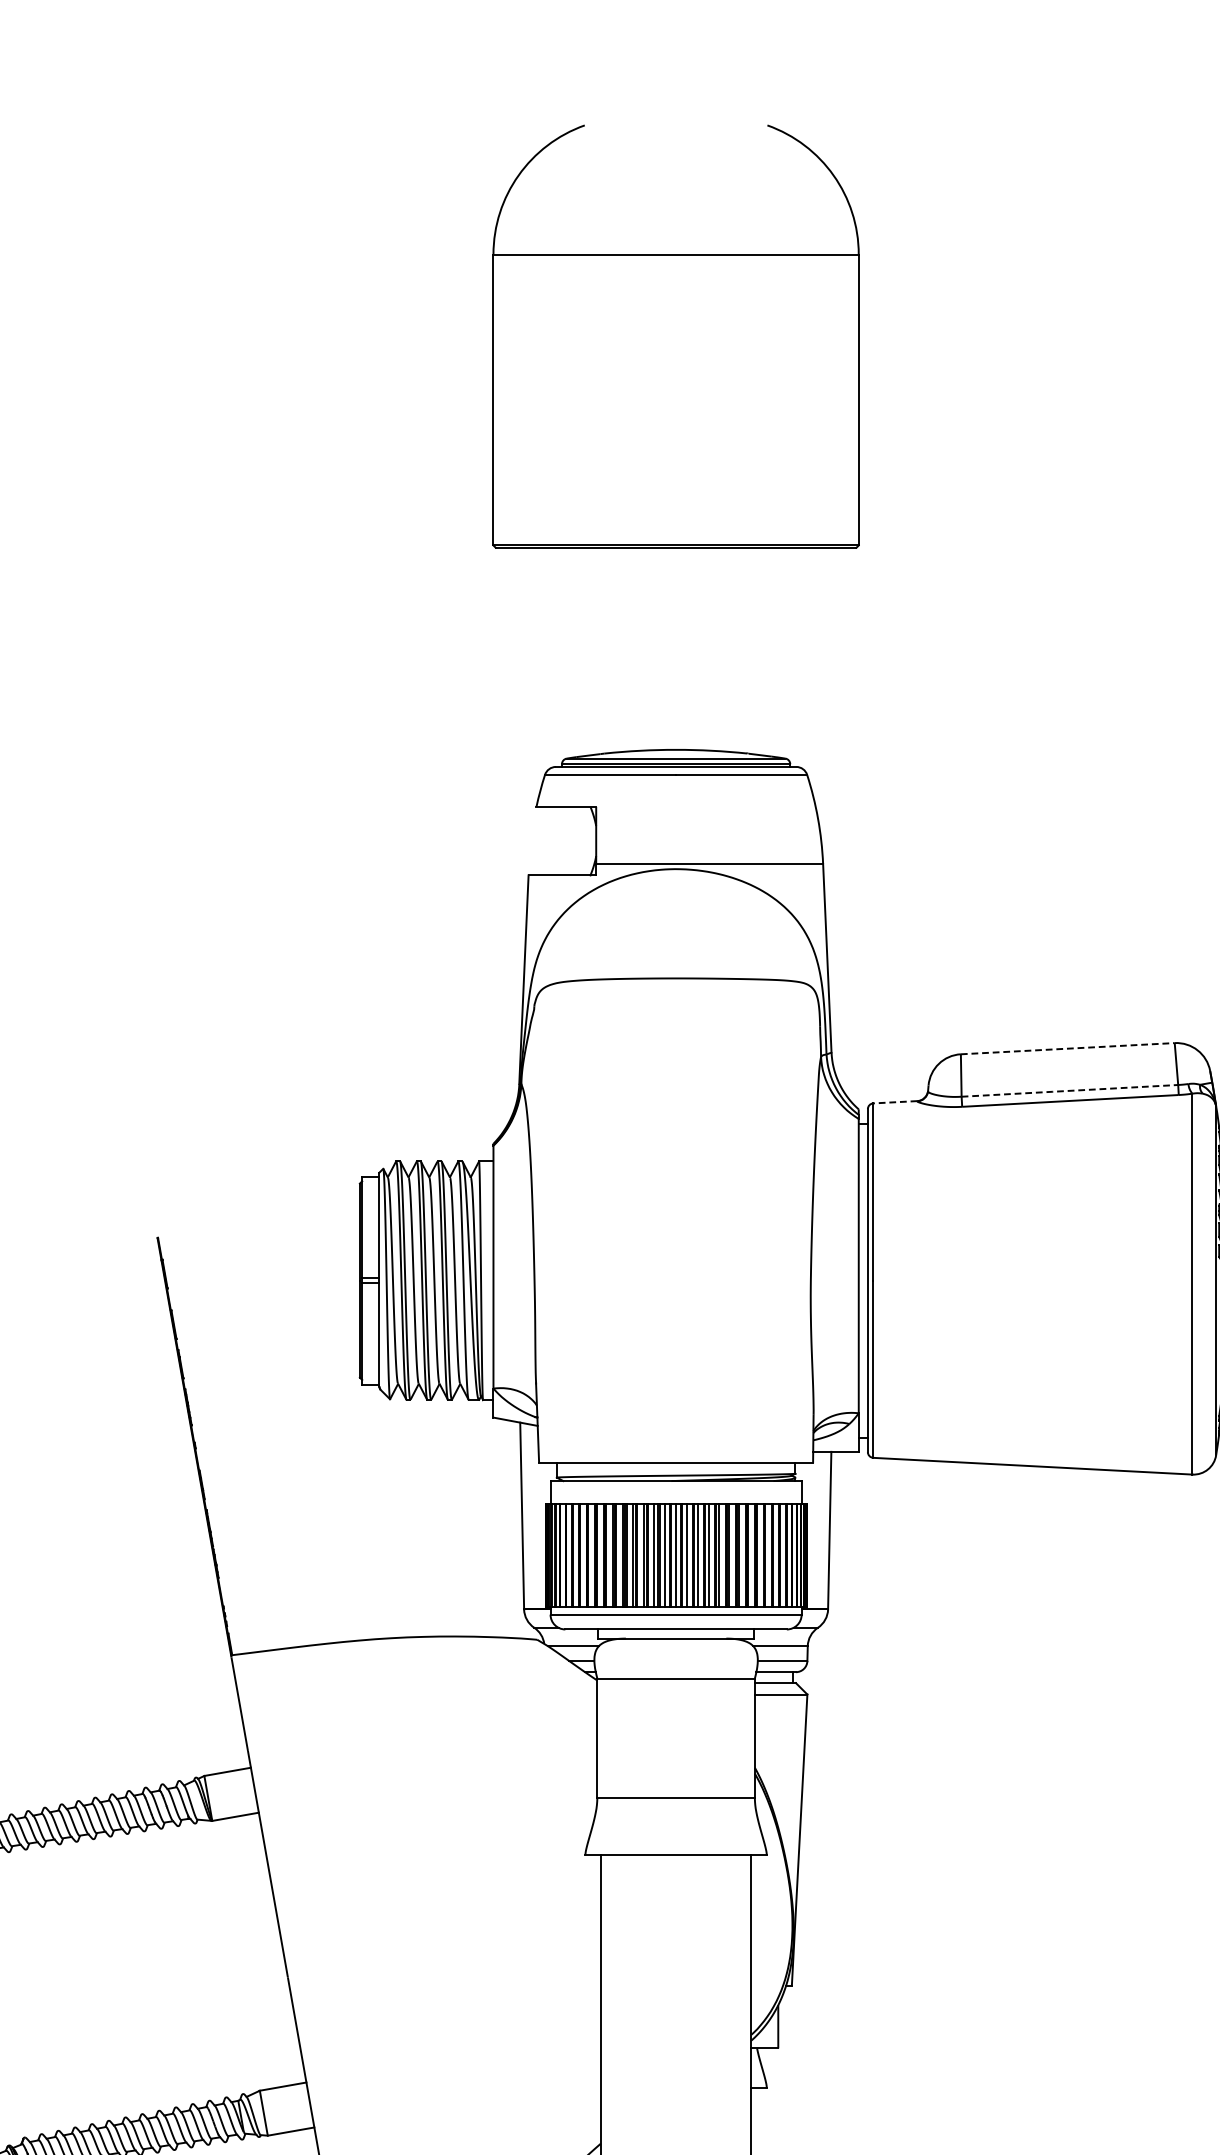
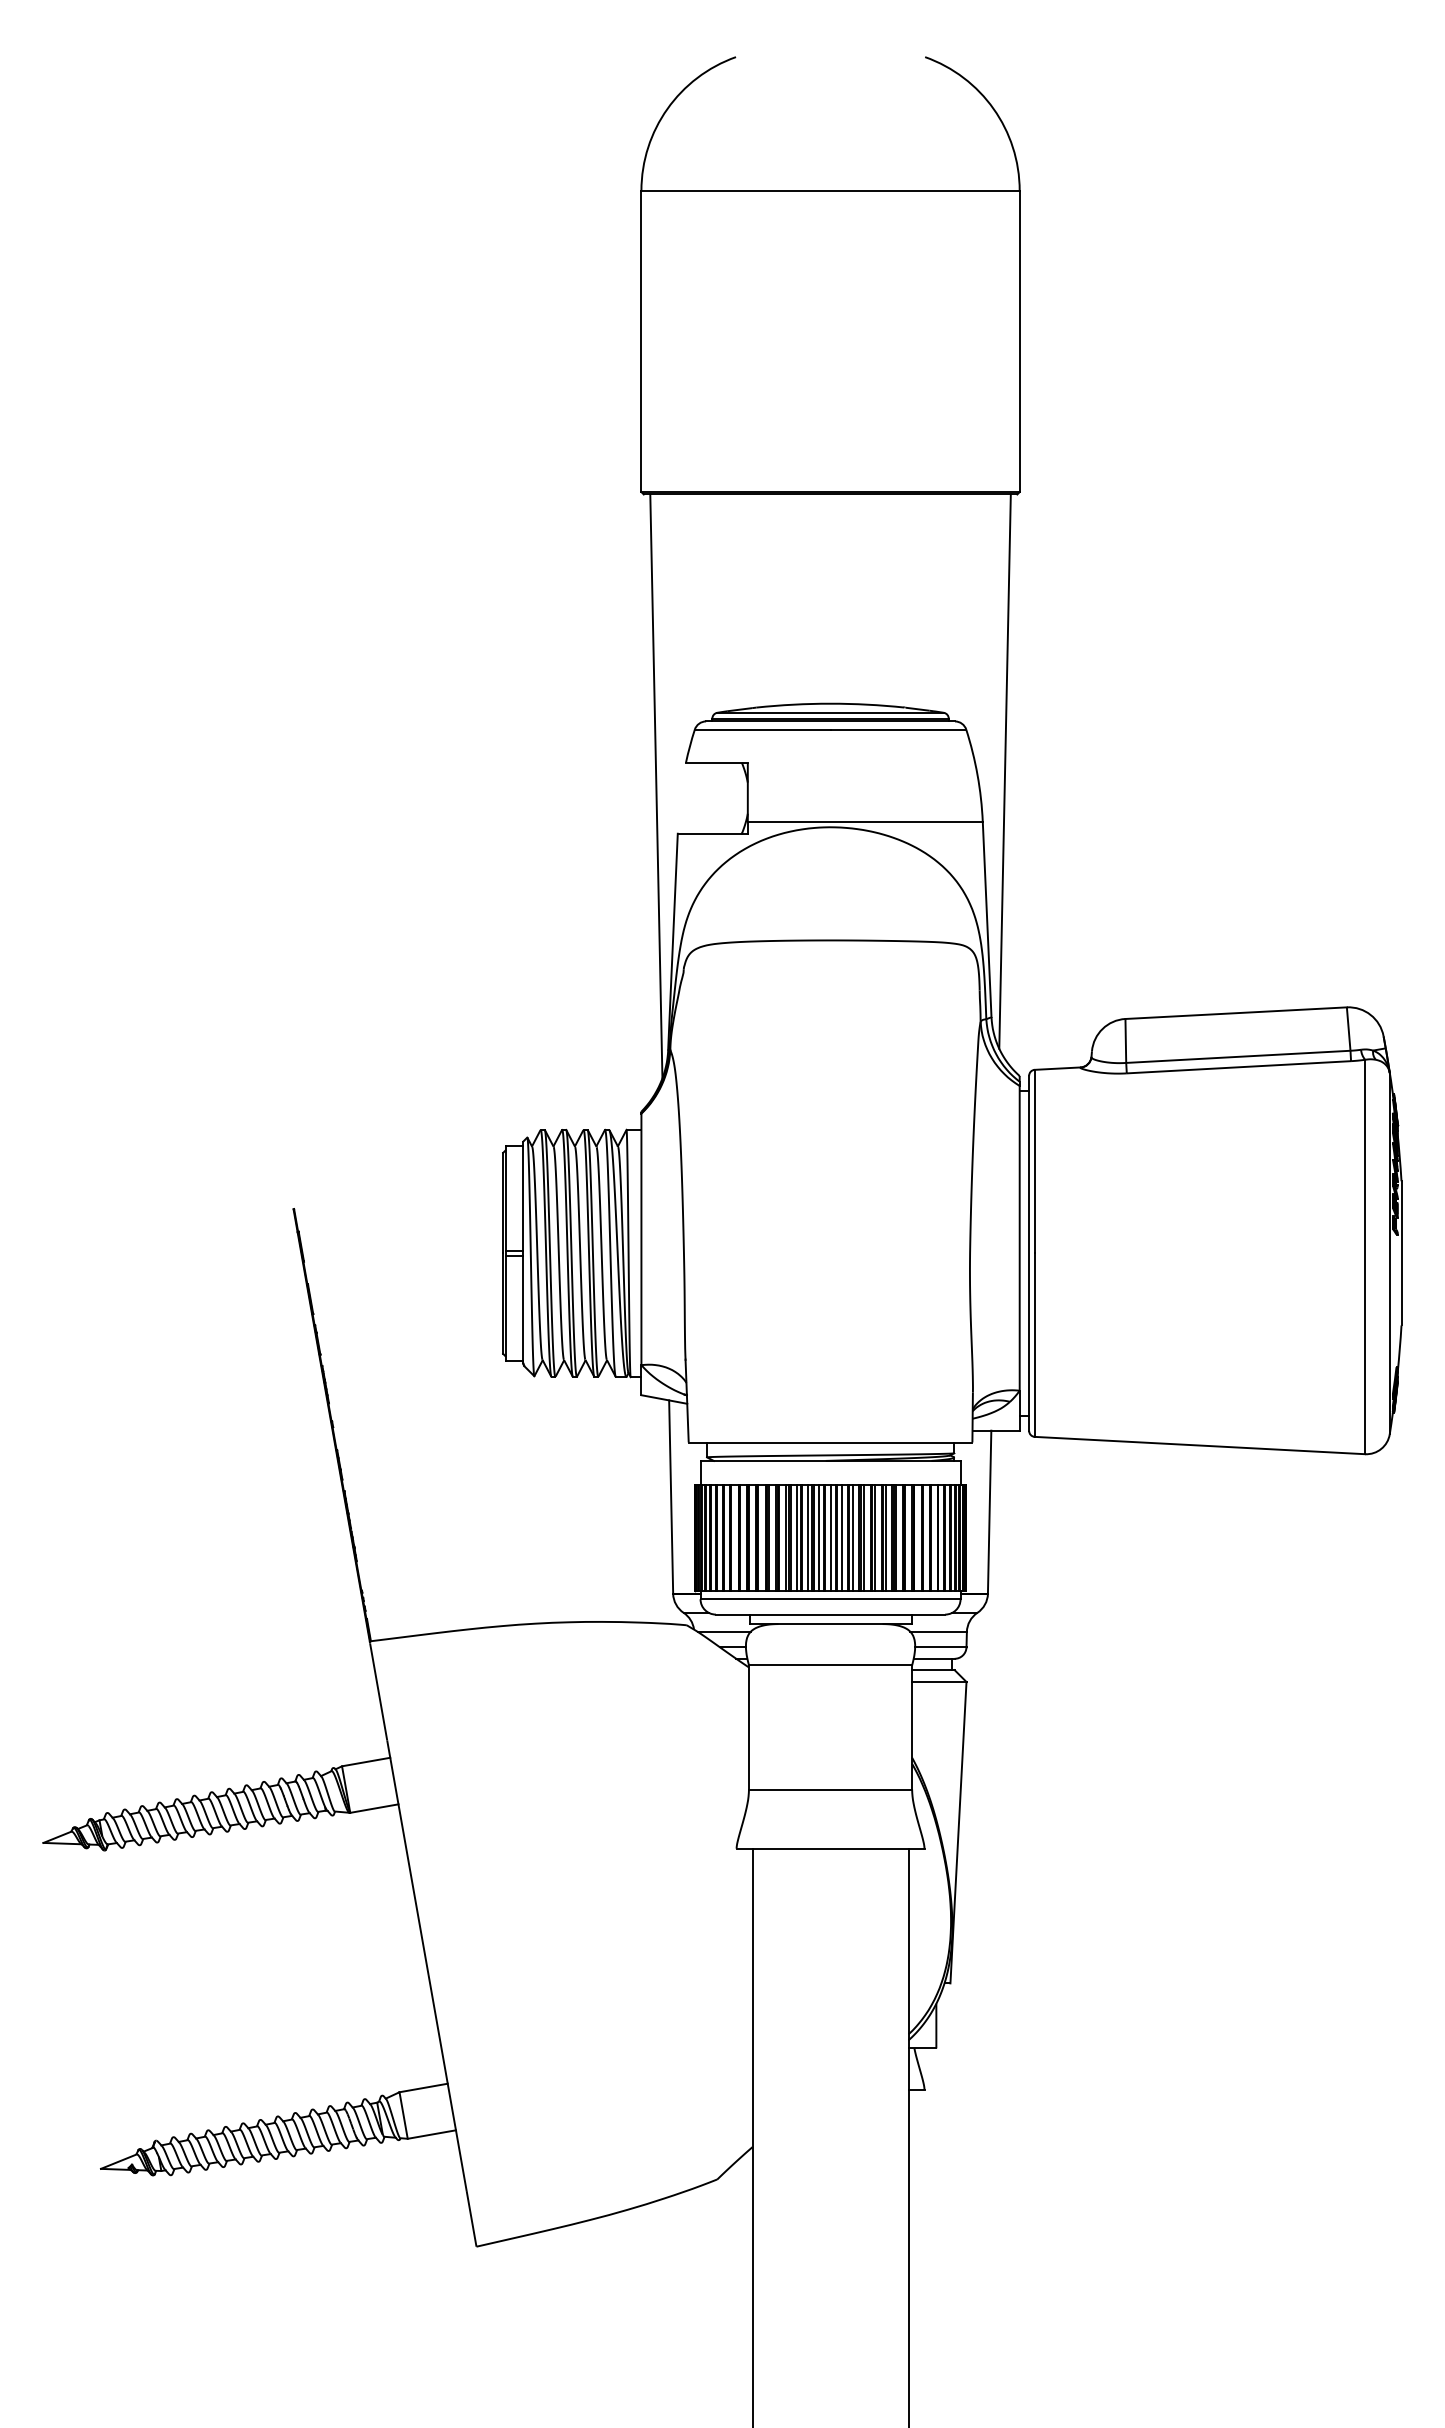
line: (844, 815) -> (1004, 771), added
line: (508, 829) -> (656, 786), added
line: (1068, 1048) -> (1236, 1013), dashed -> solid
line: (1070, 1090) -> (1238, 1056), dashed -> solid
line: (895, 1102) -> (1057, 1068), dashed -> solid

